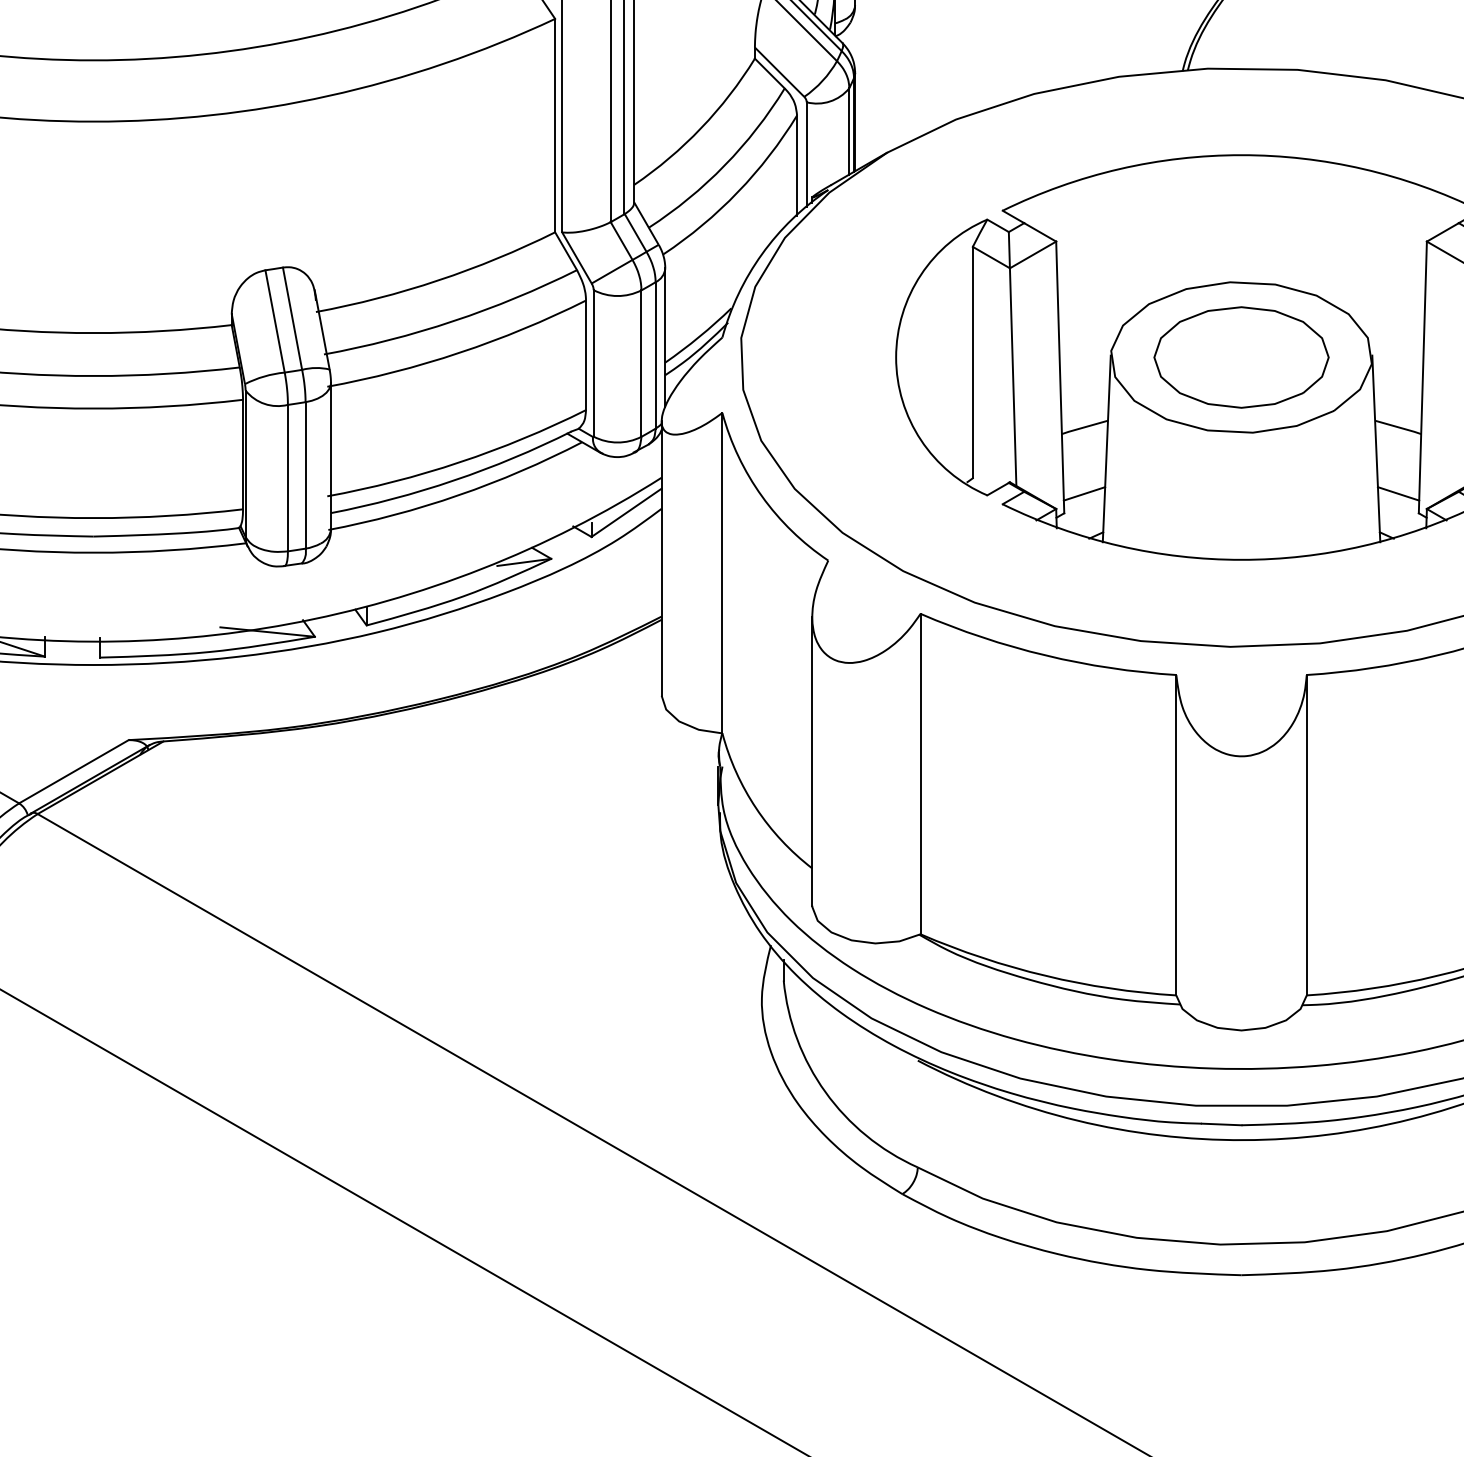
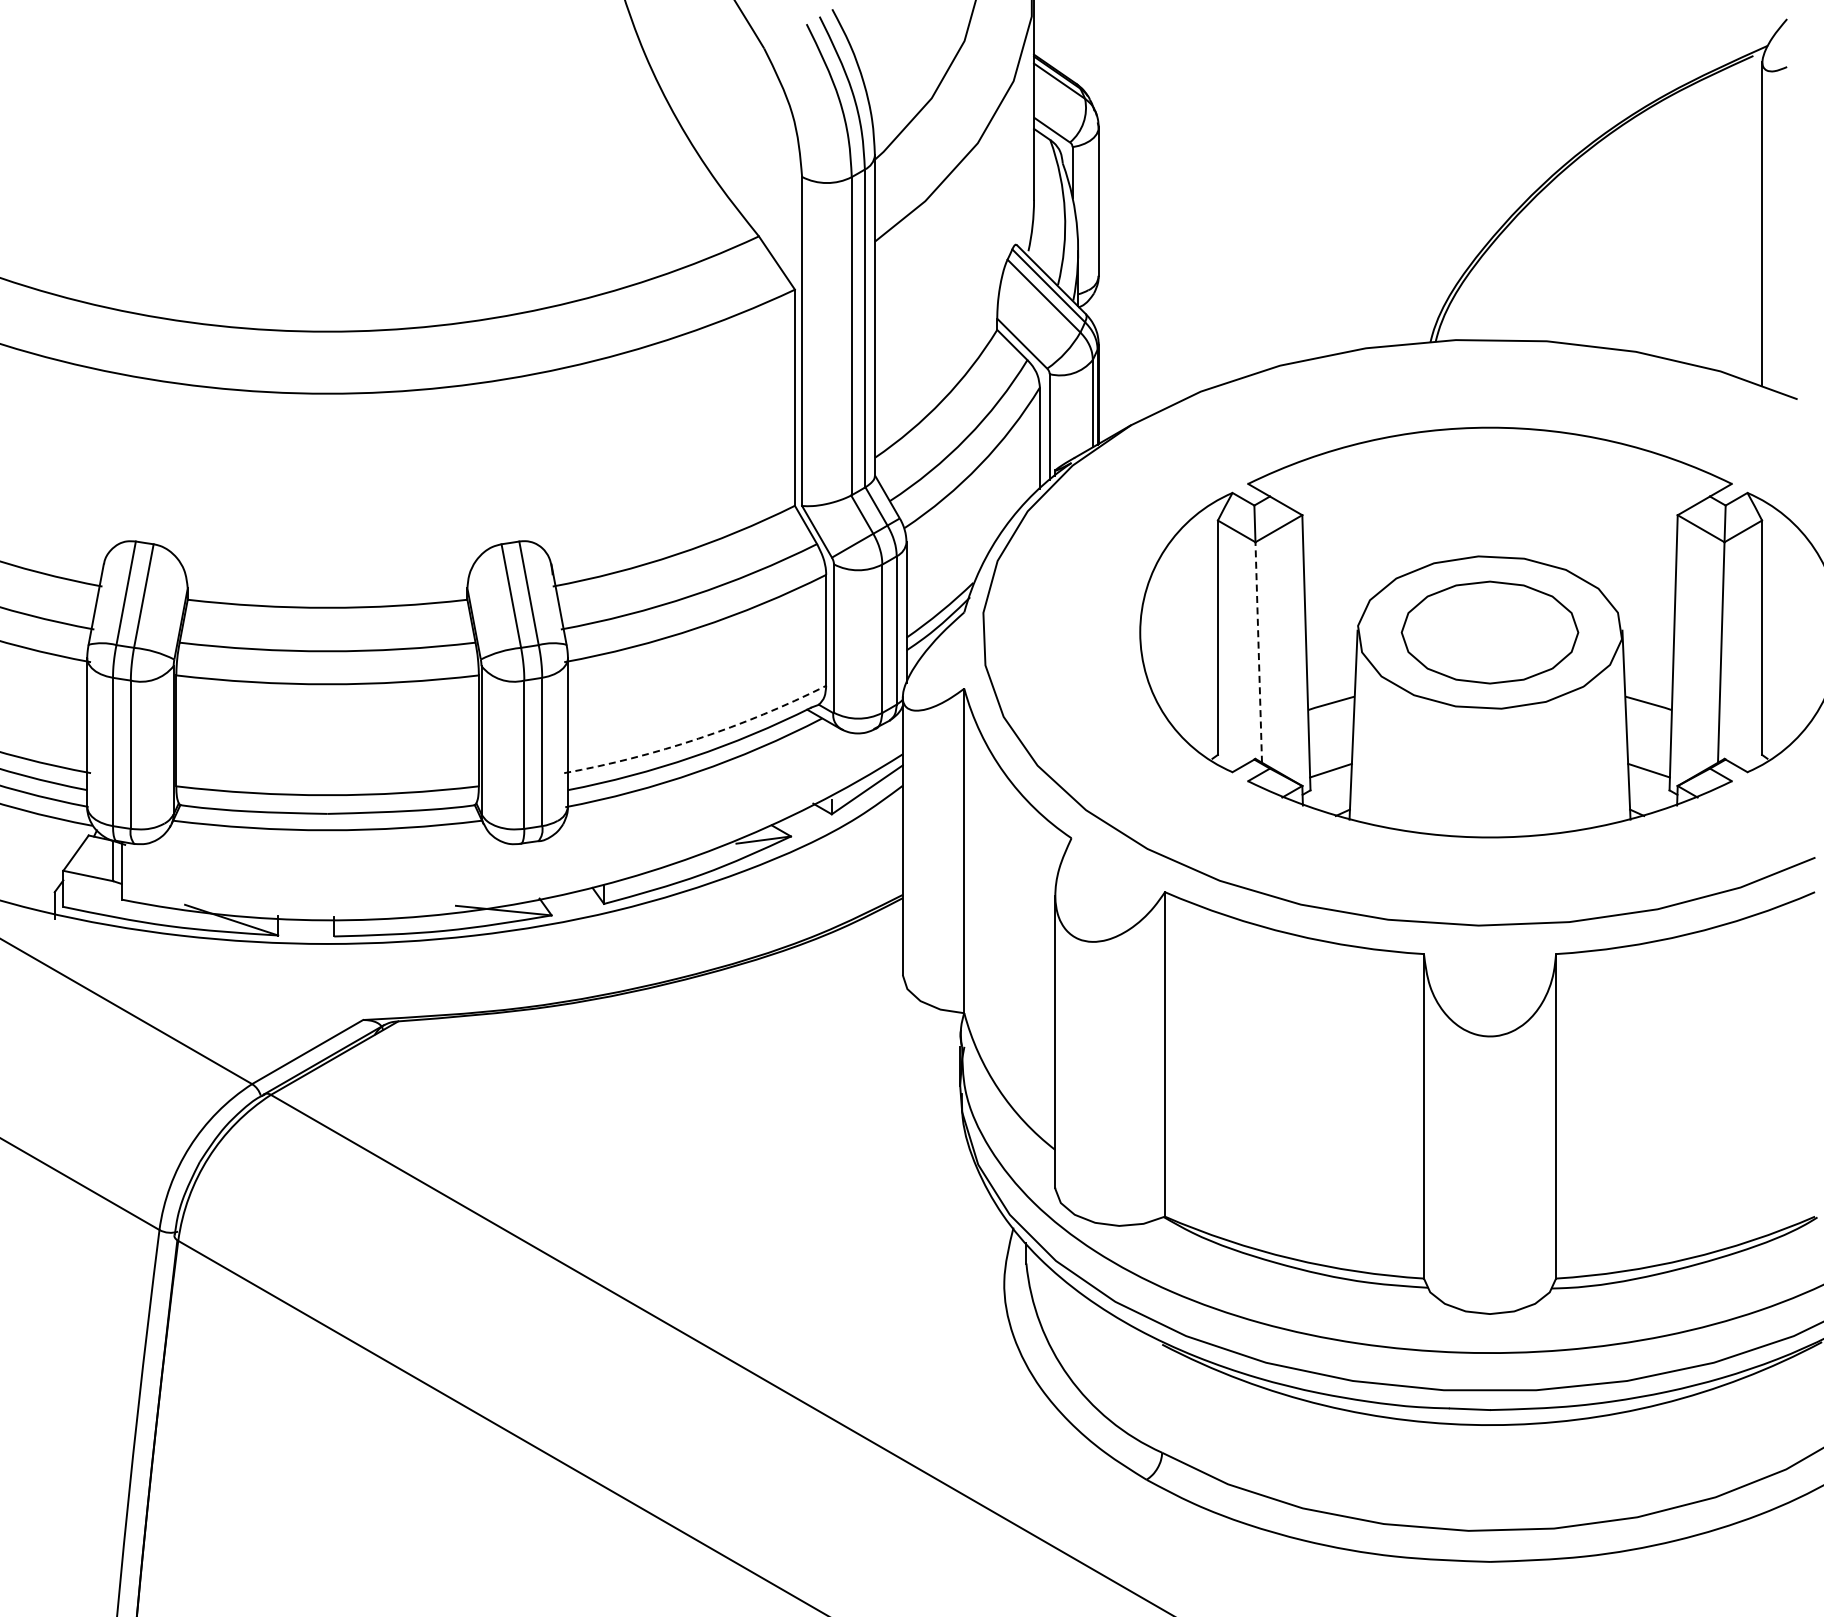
line: (1012, 376) -> (1258, 651), solid -> dashed
arc: (459, 462) -> (698, 738), solid -> dashed

